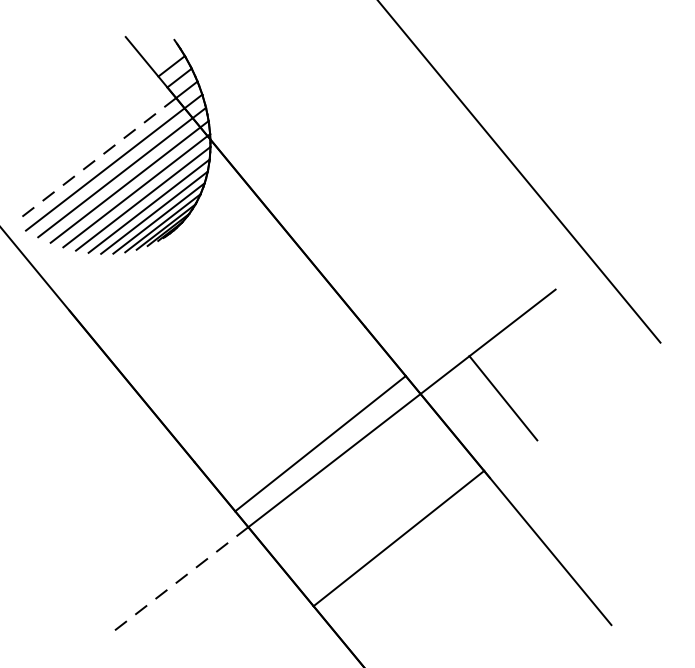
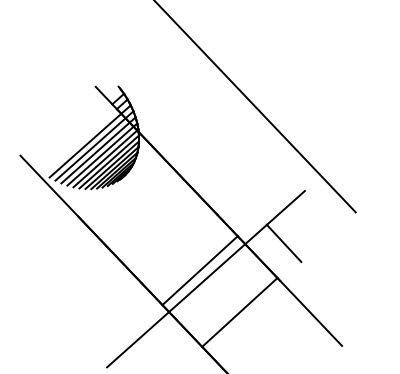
line: (95, 160) -> (85, 145), dashed -> solid
line: (179, 581) -> (138, 339), dashed -> solid

